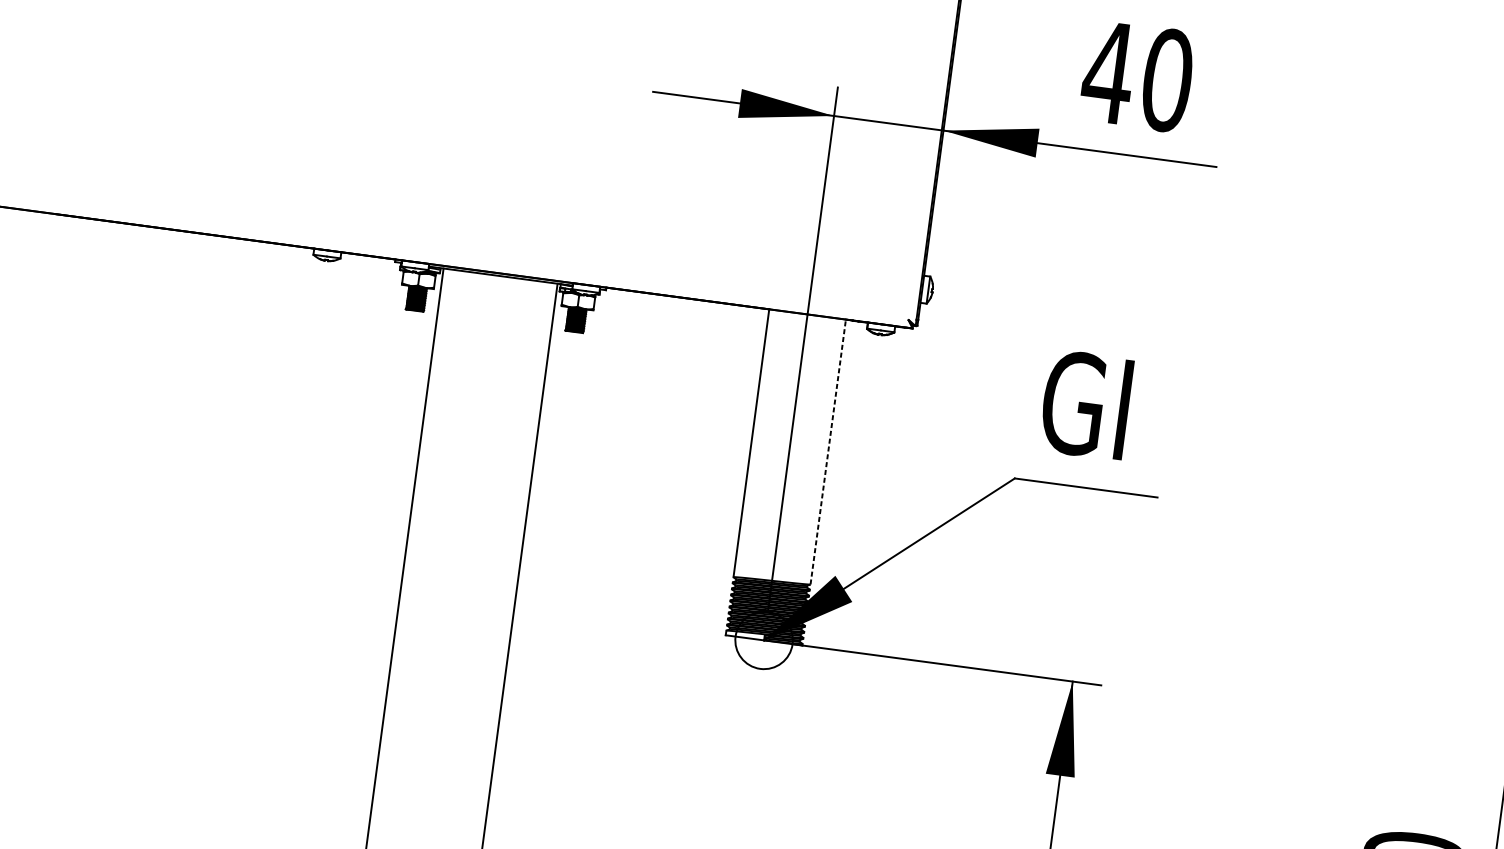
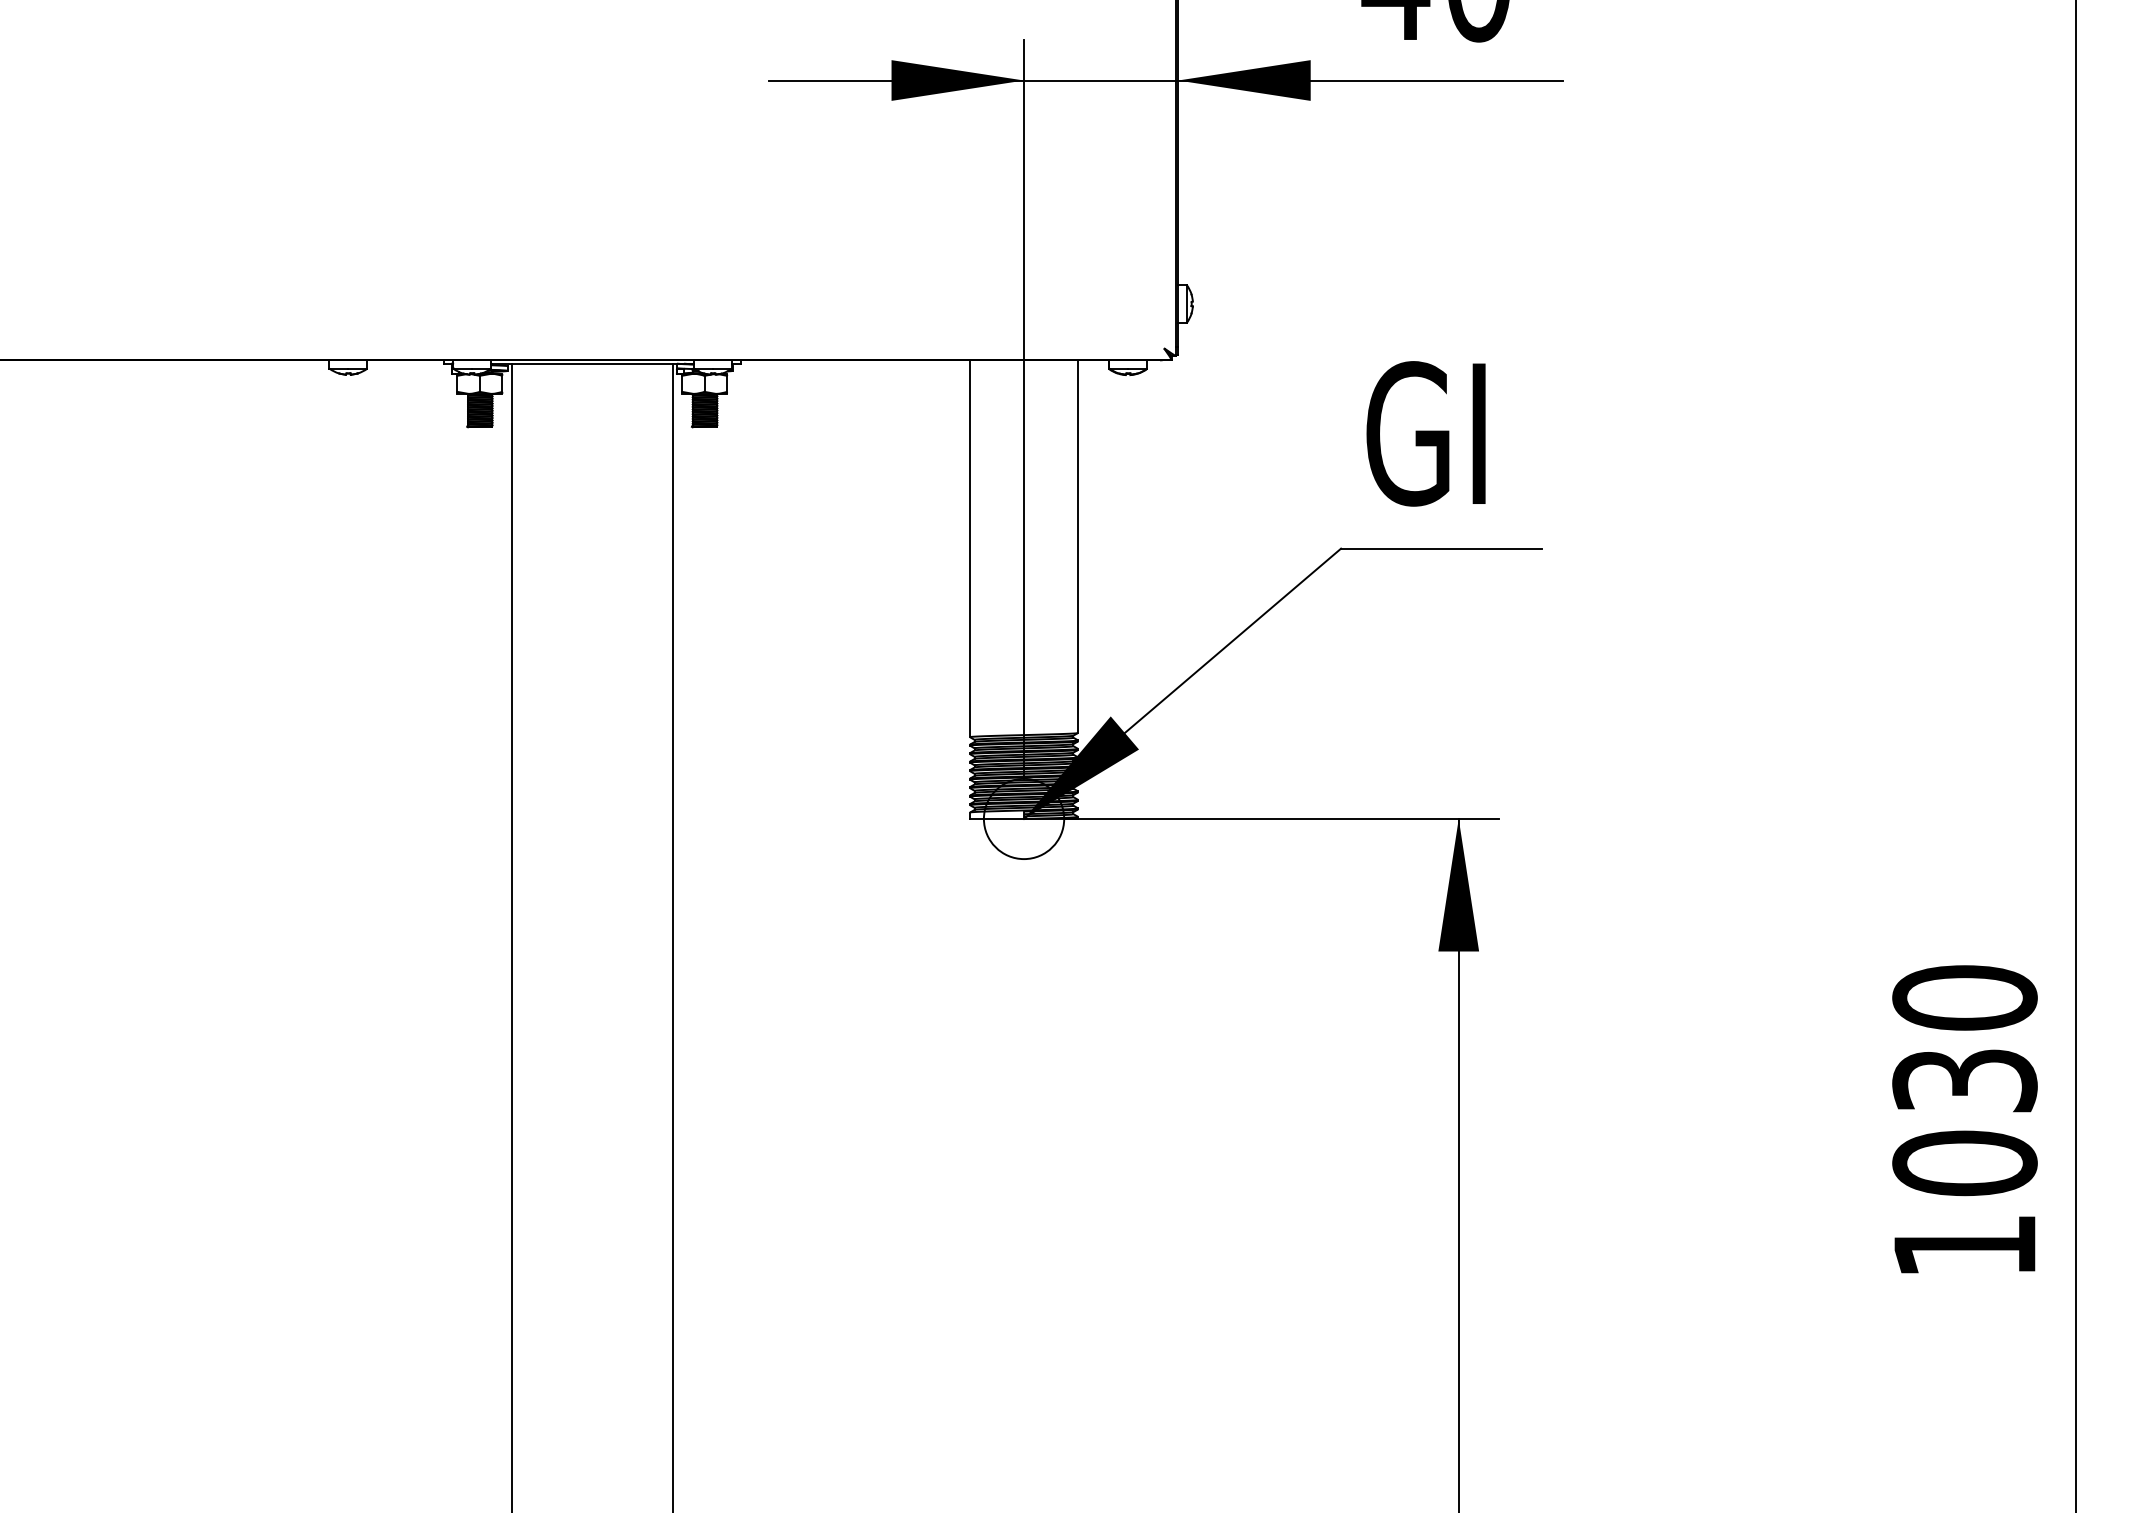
line: (828, 451) -> (1078, 545), dashed -> solid

